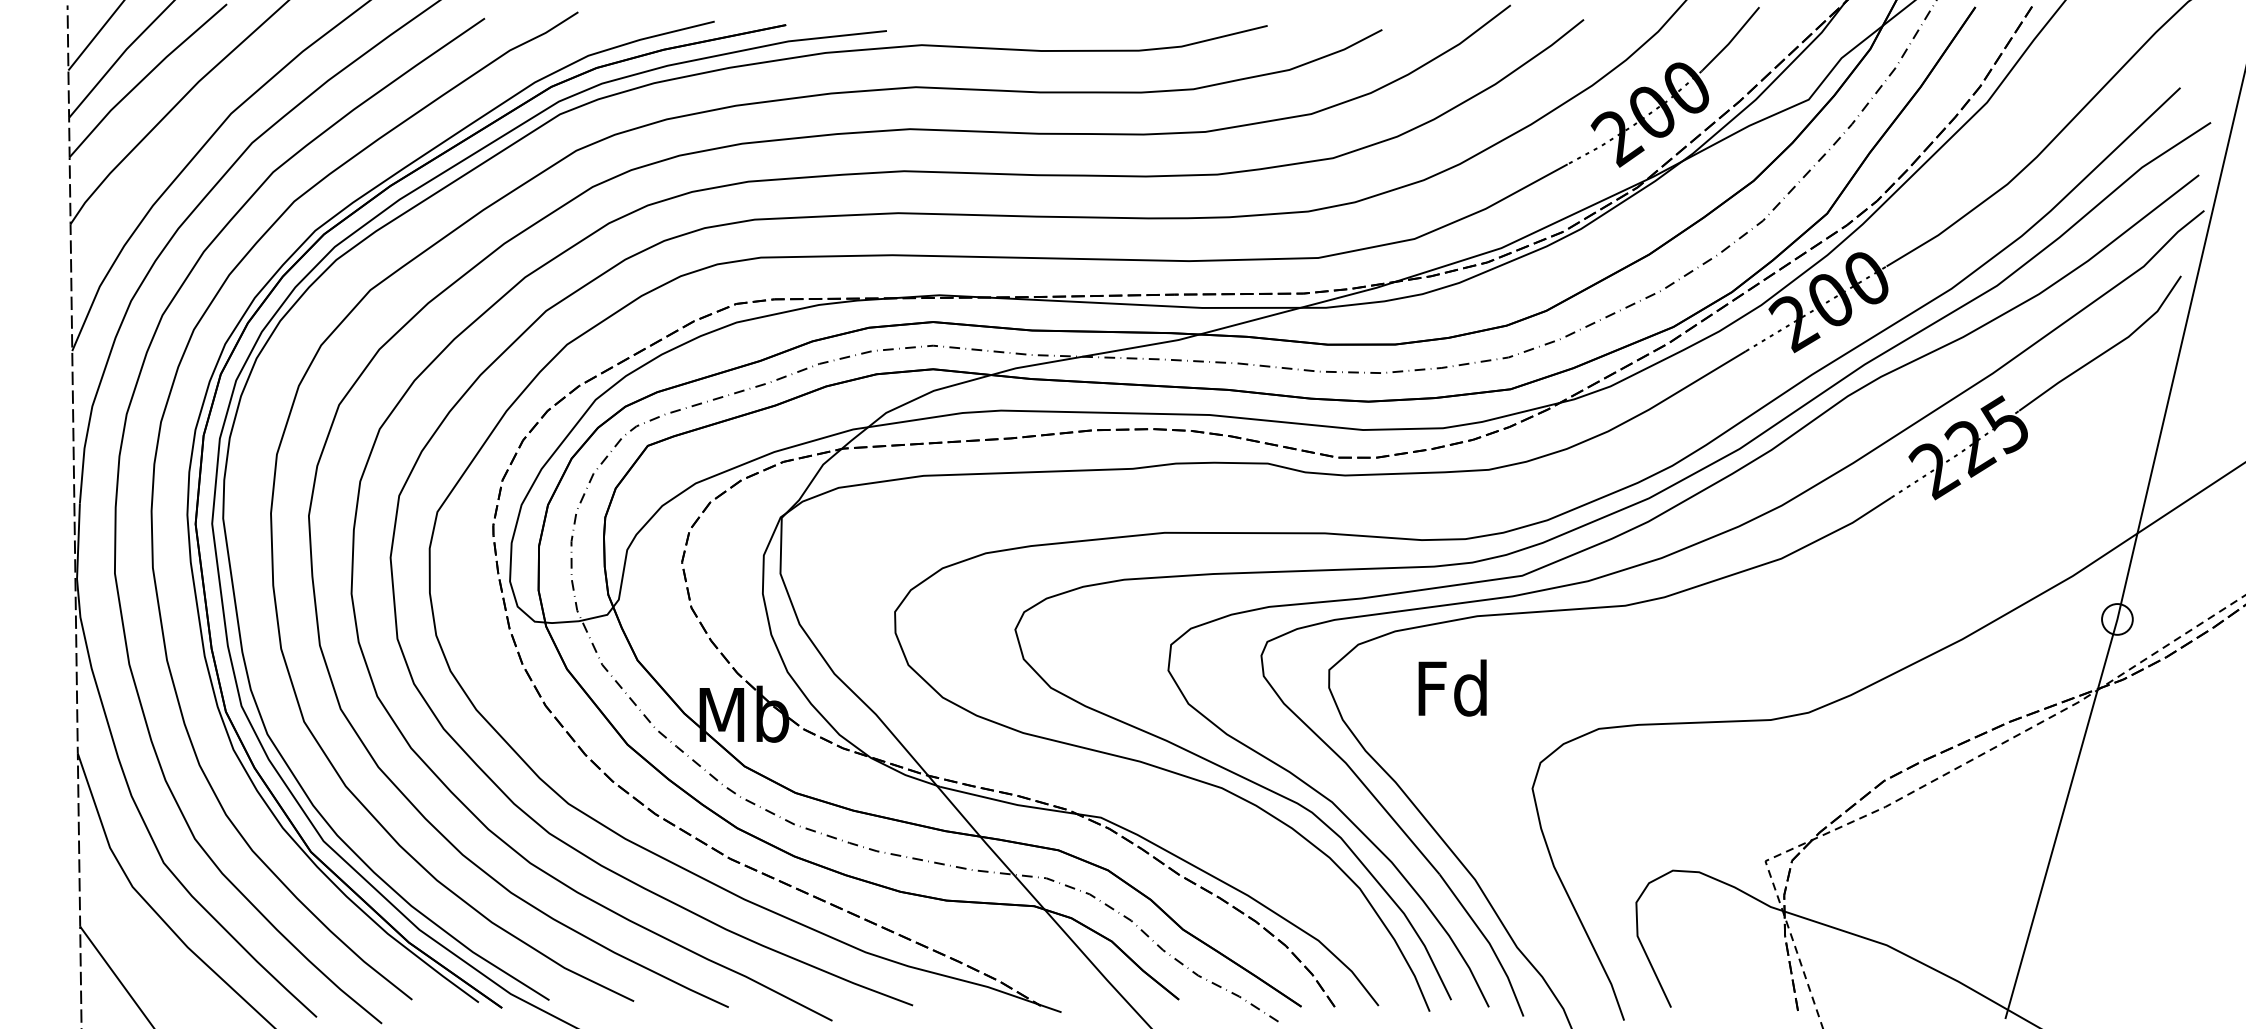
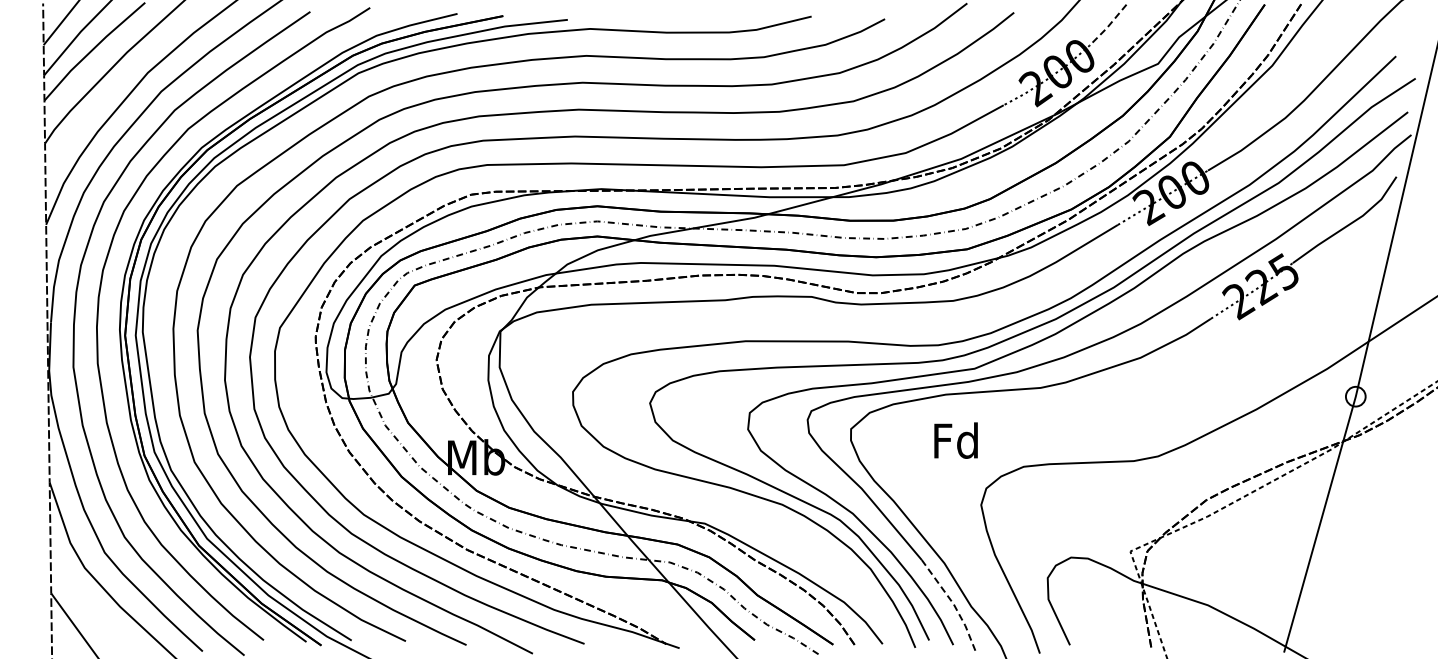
line: (1731, 41) -> (1108, 26), solid -> dashed
text: (1451, 687) -> (955, 440), moved
line: (1489, 943) -> (953, 604), solid -> dashed

